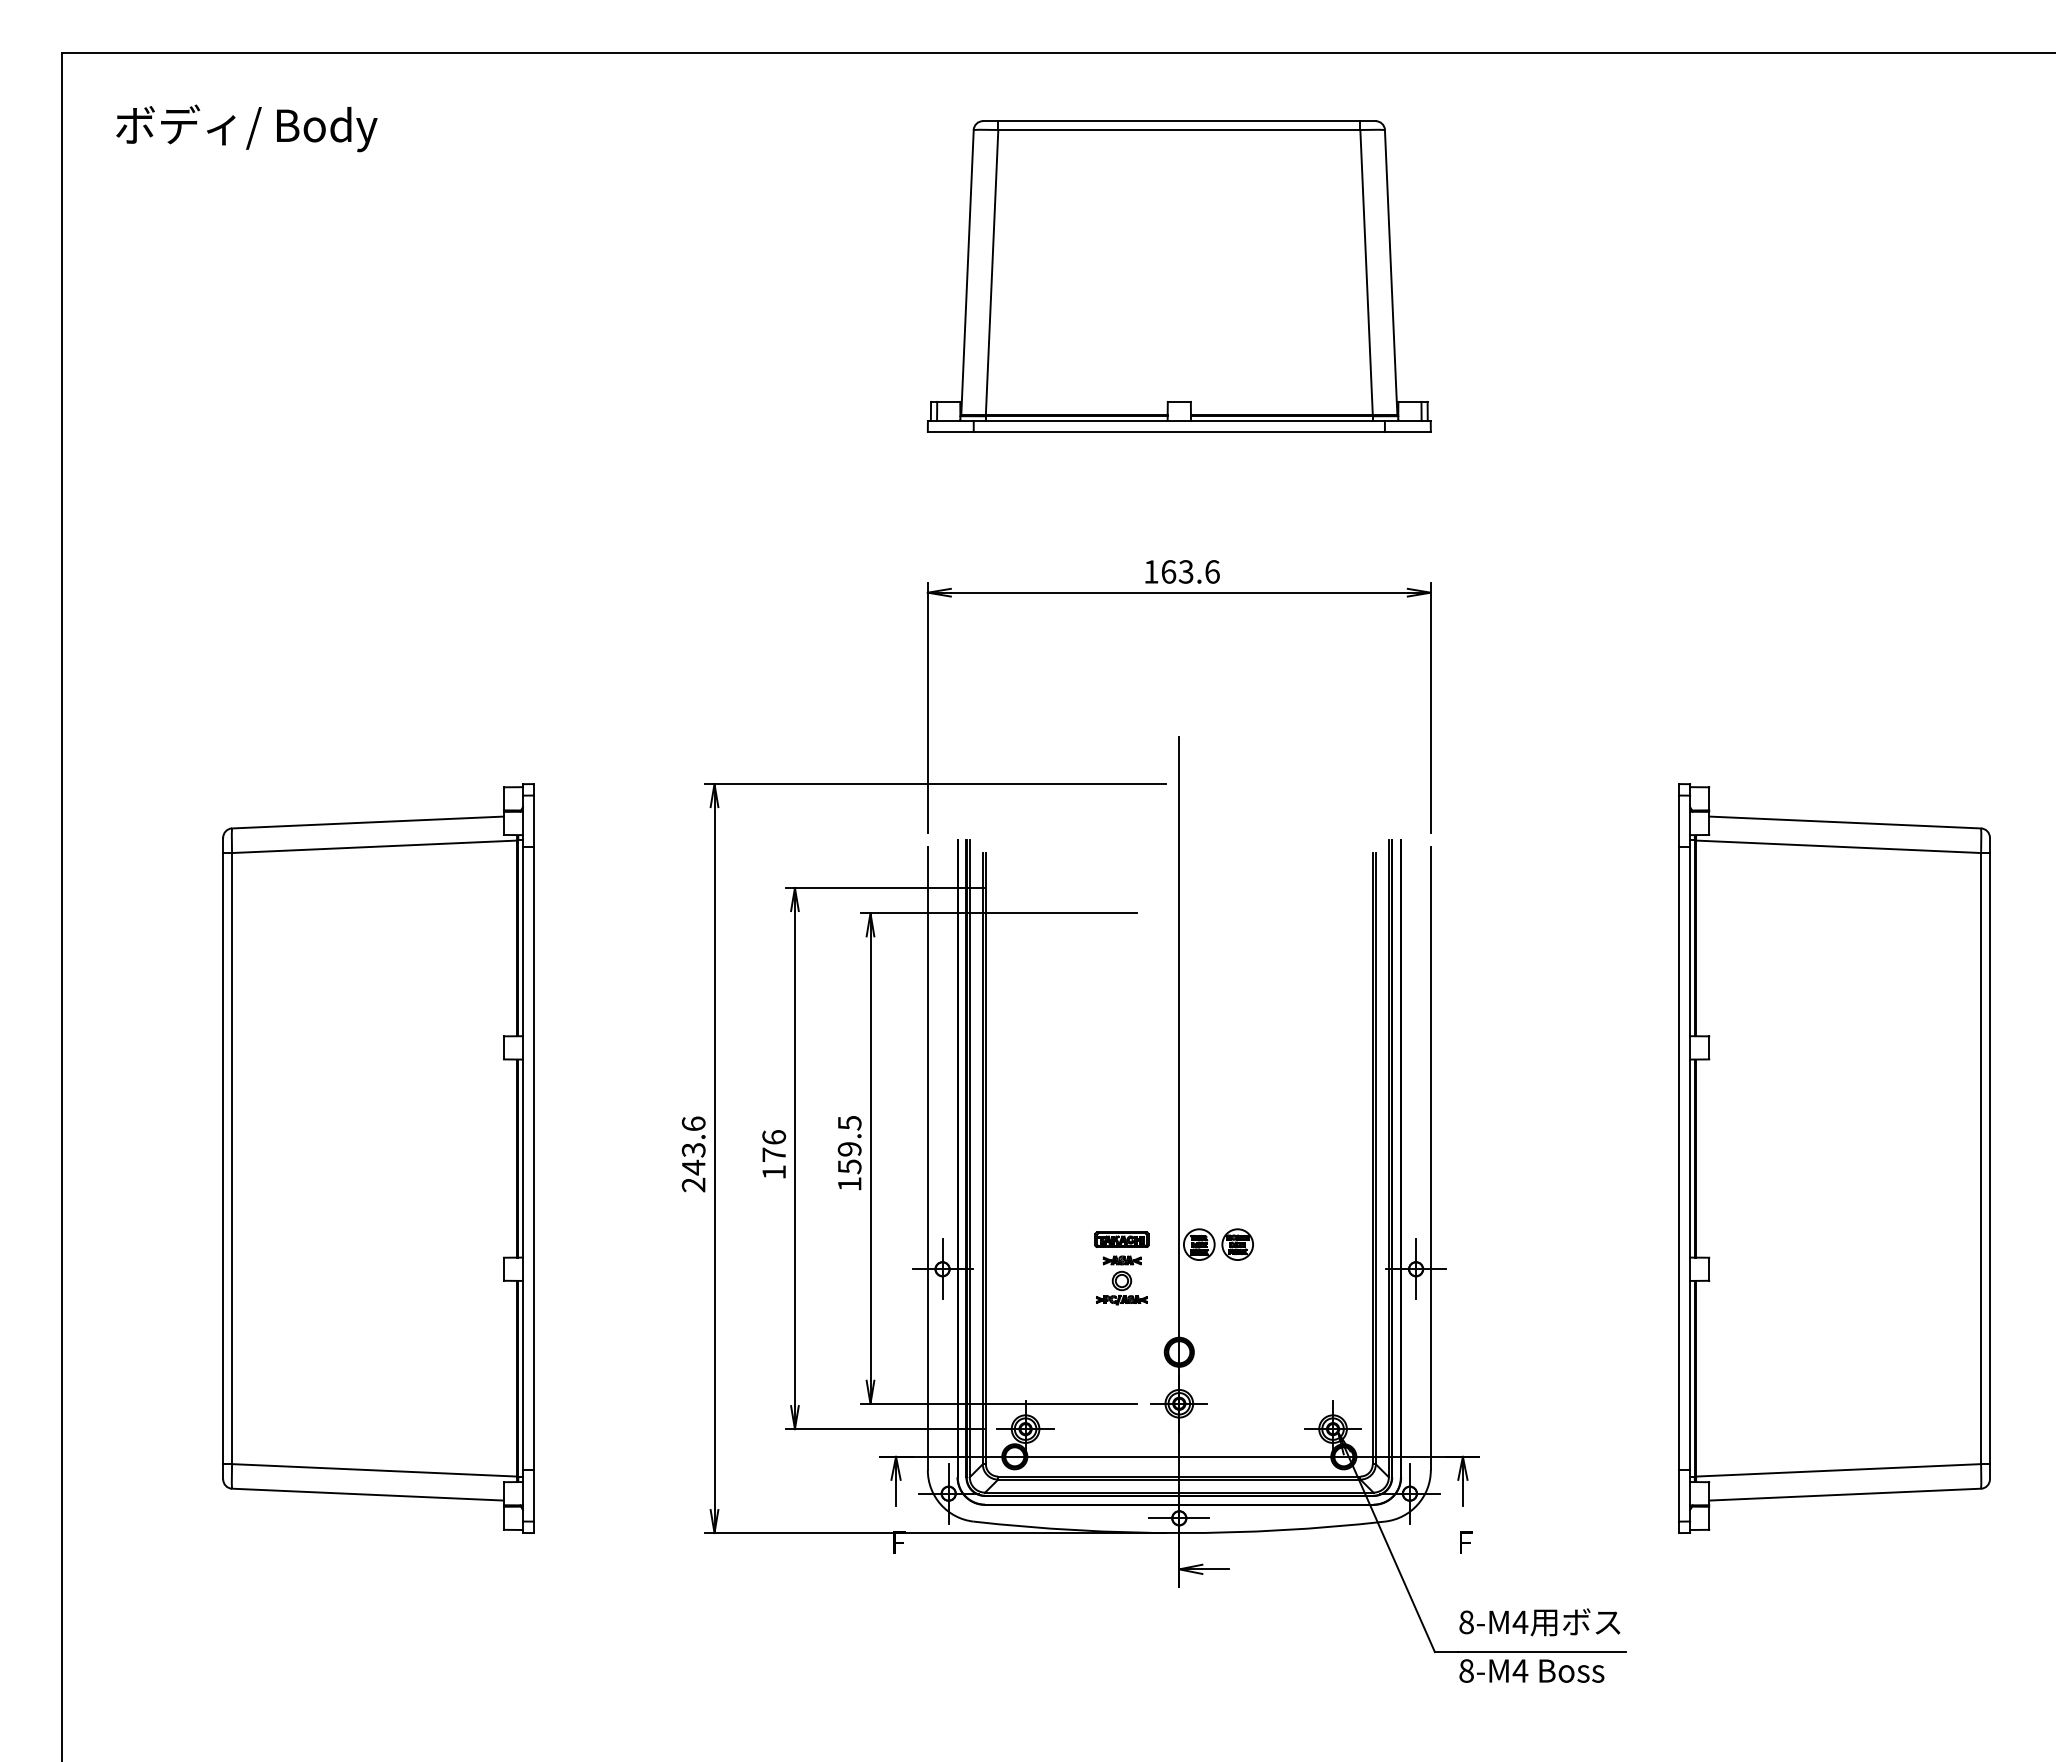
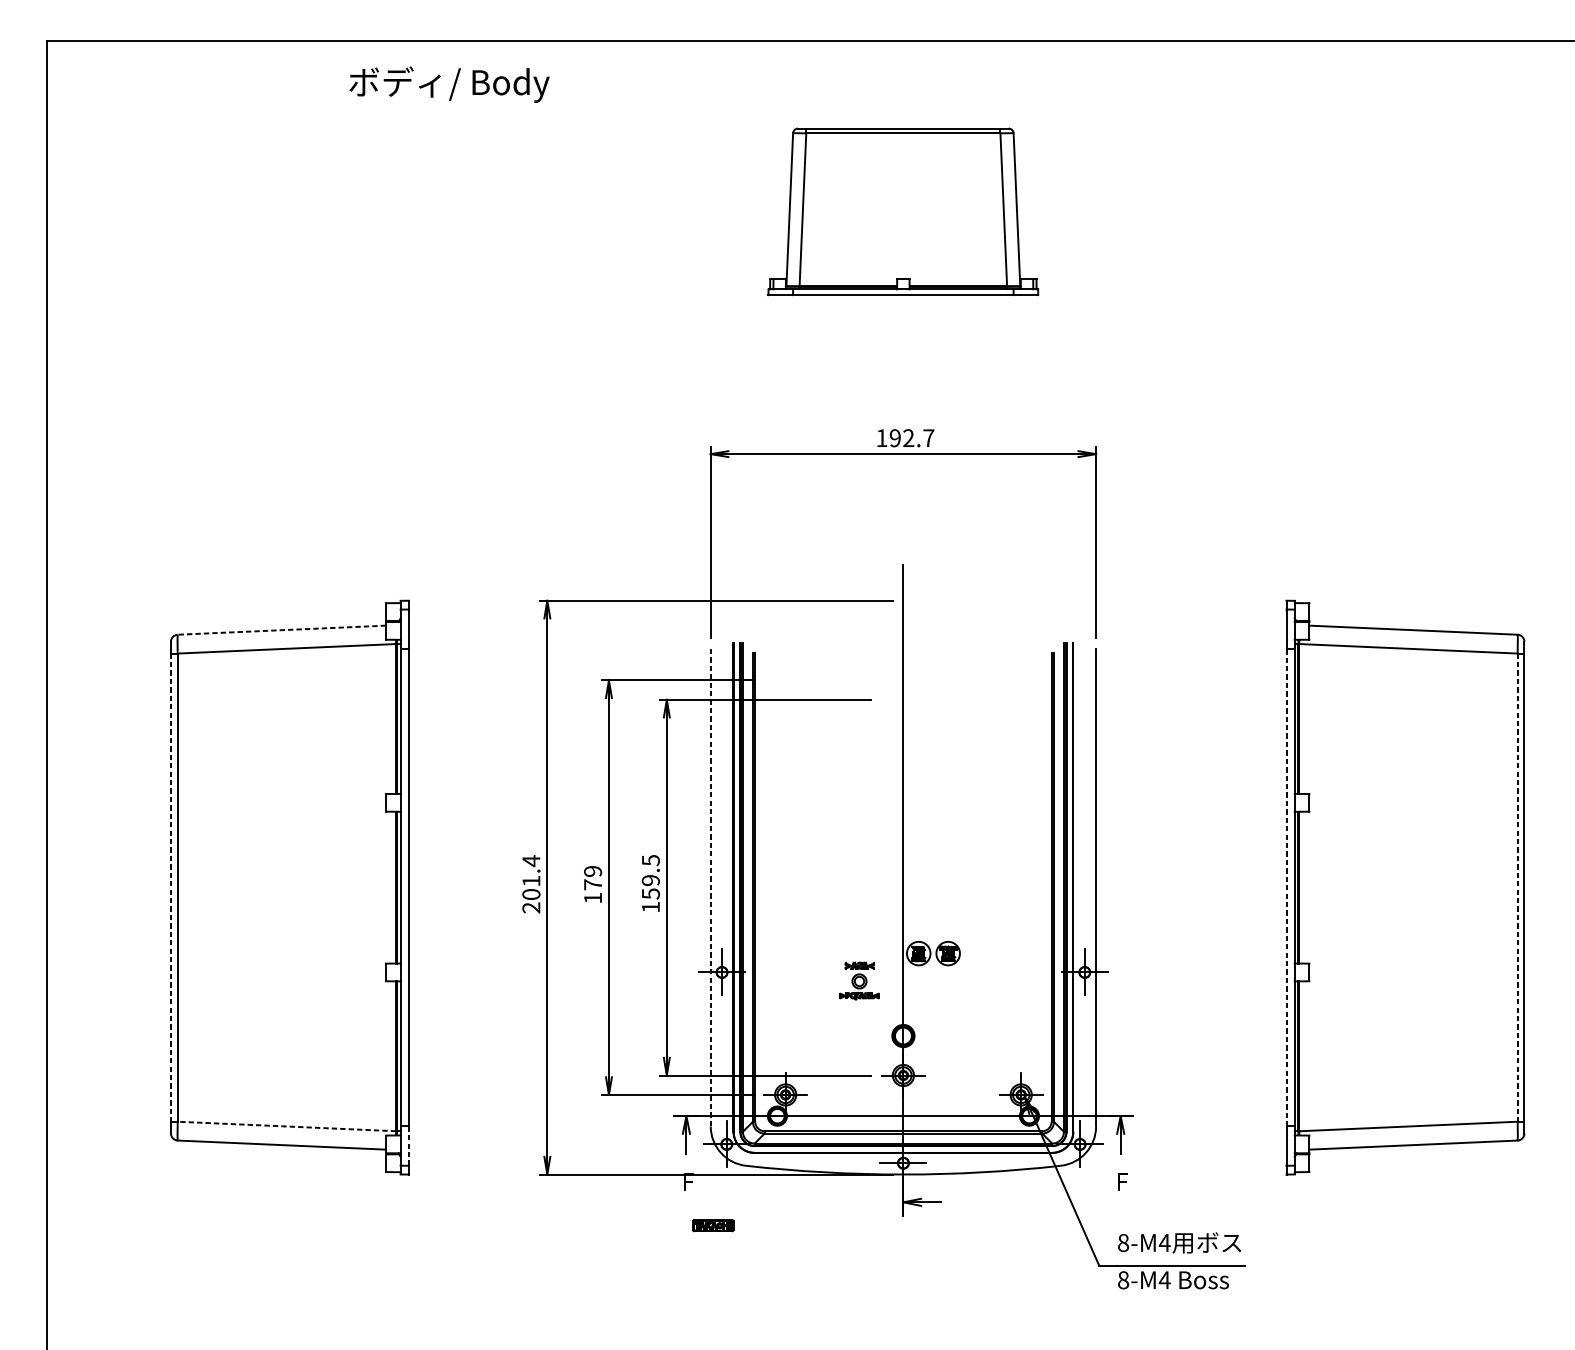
text: (246, 128) -> (449, 84), moved
part: (1178, 276) -> (902, 211), size x0.7
text: (1190, 571) -> (911, 437), 163.6 -> 192.7
line: (367, 822) -> (281, 630), solid -> dashed
text: (774, 1137) -> (593, 871), 176 -> 179
text: (693, 1145) -> (531, 877), 243.6 -> 201.4
line: (223, 1158) -> (171, 887), solid -> dashed
line: (927, 1158) -> (710, 887), solid -> dashed
line: (1679, 1158) -> (1286, 887), solid -> dashed
line: (1981, 1158) -> (1517, 887), solid -> dashed
part: (1121, 1239) -> (712, 1225), moved
line: (374, 1470) -> (286, 1126), solid -> dashed
line: (533, 1495) -> (408, 1145), solid -> dashed

